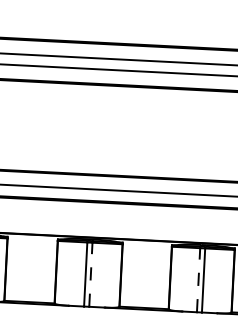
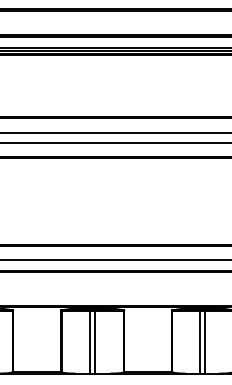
line: (91, 273) -> (95, 341), dashed -> solid
line: (198, 279) -> (199, 341), dashed -> solid

